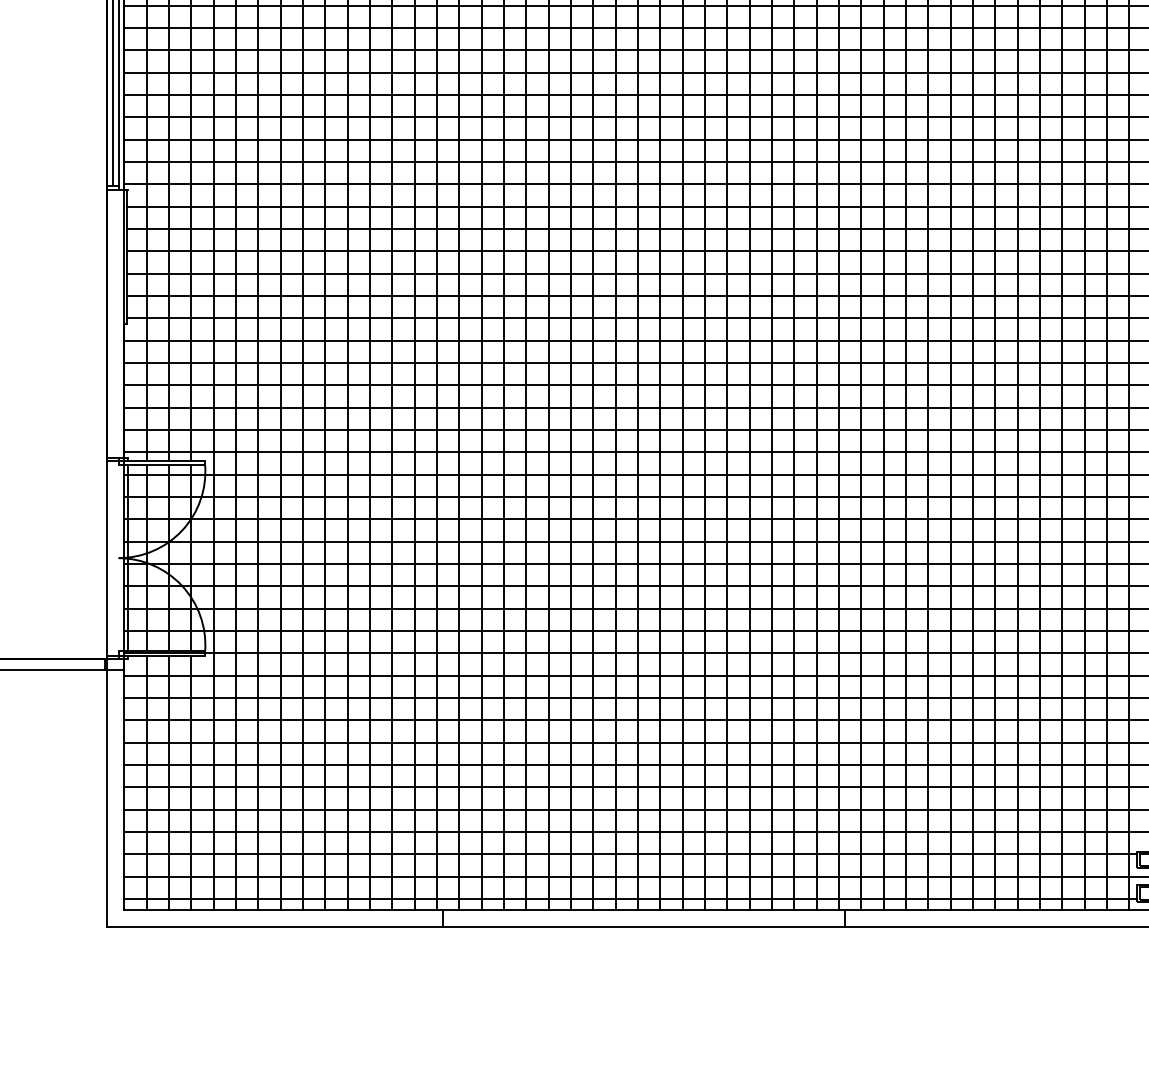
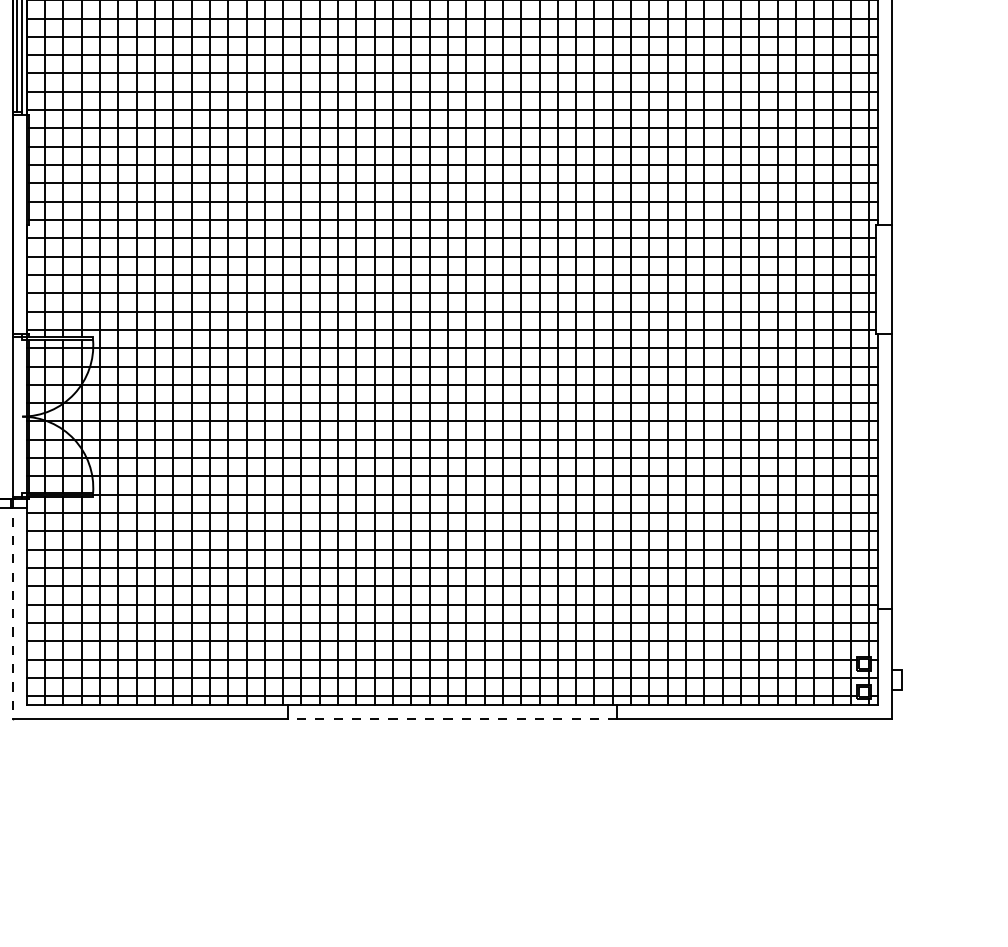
line: (106, 793) -> (12, 609), solid -> dashed
line: (643, 927) -> (452, 719), solid -> dashed

